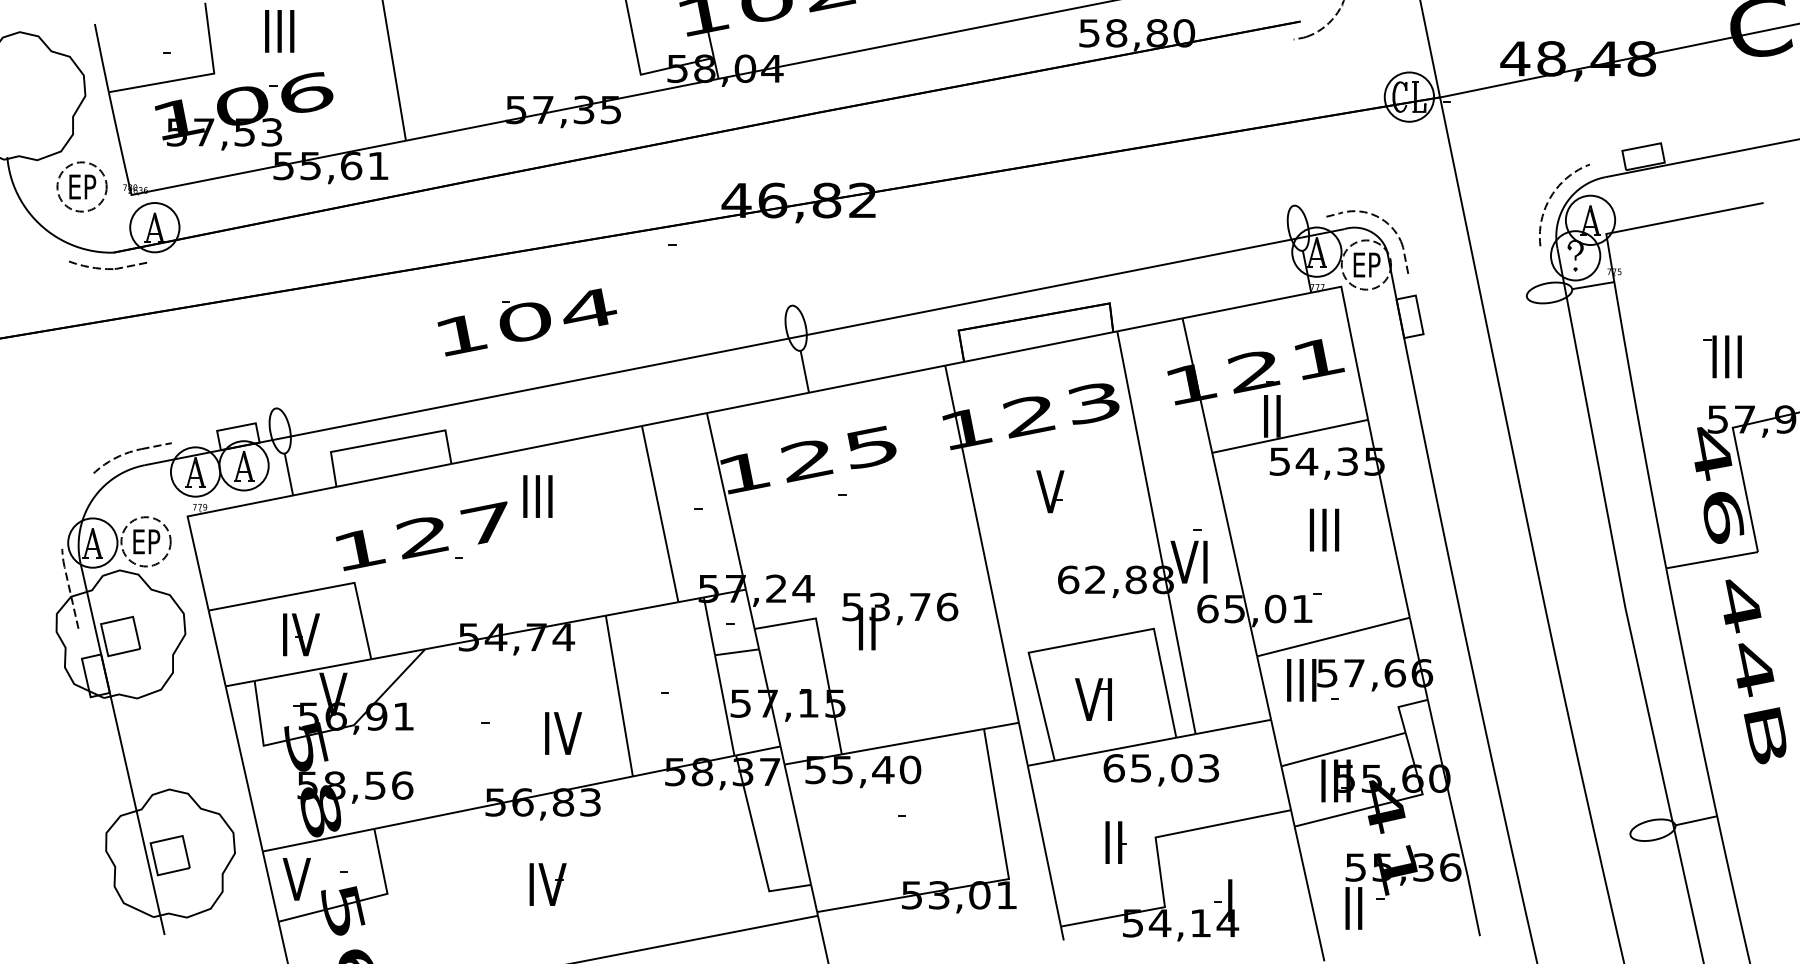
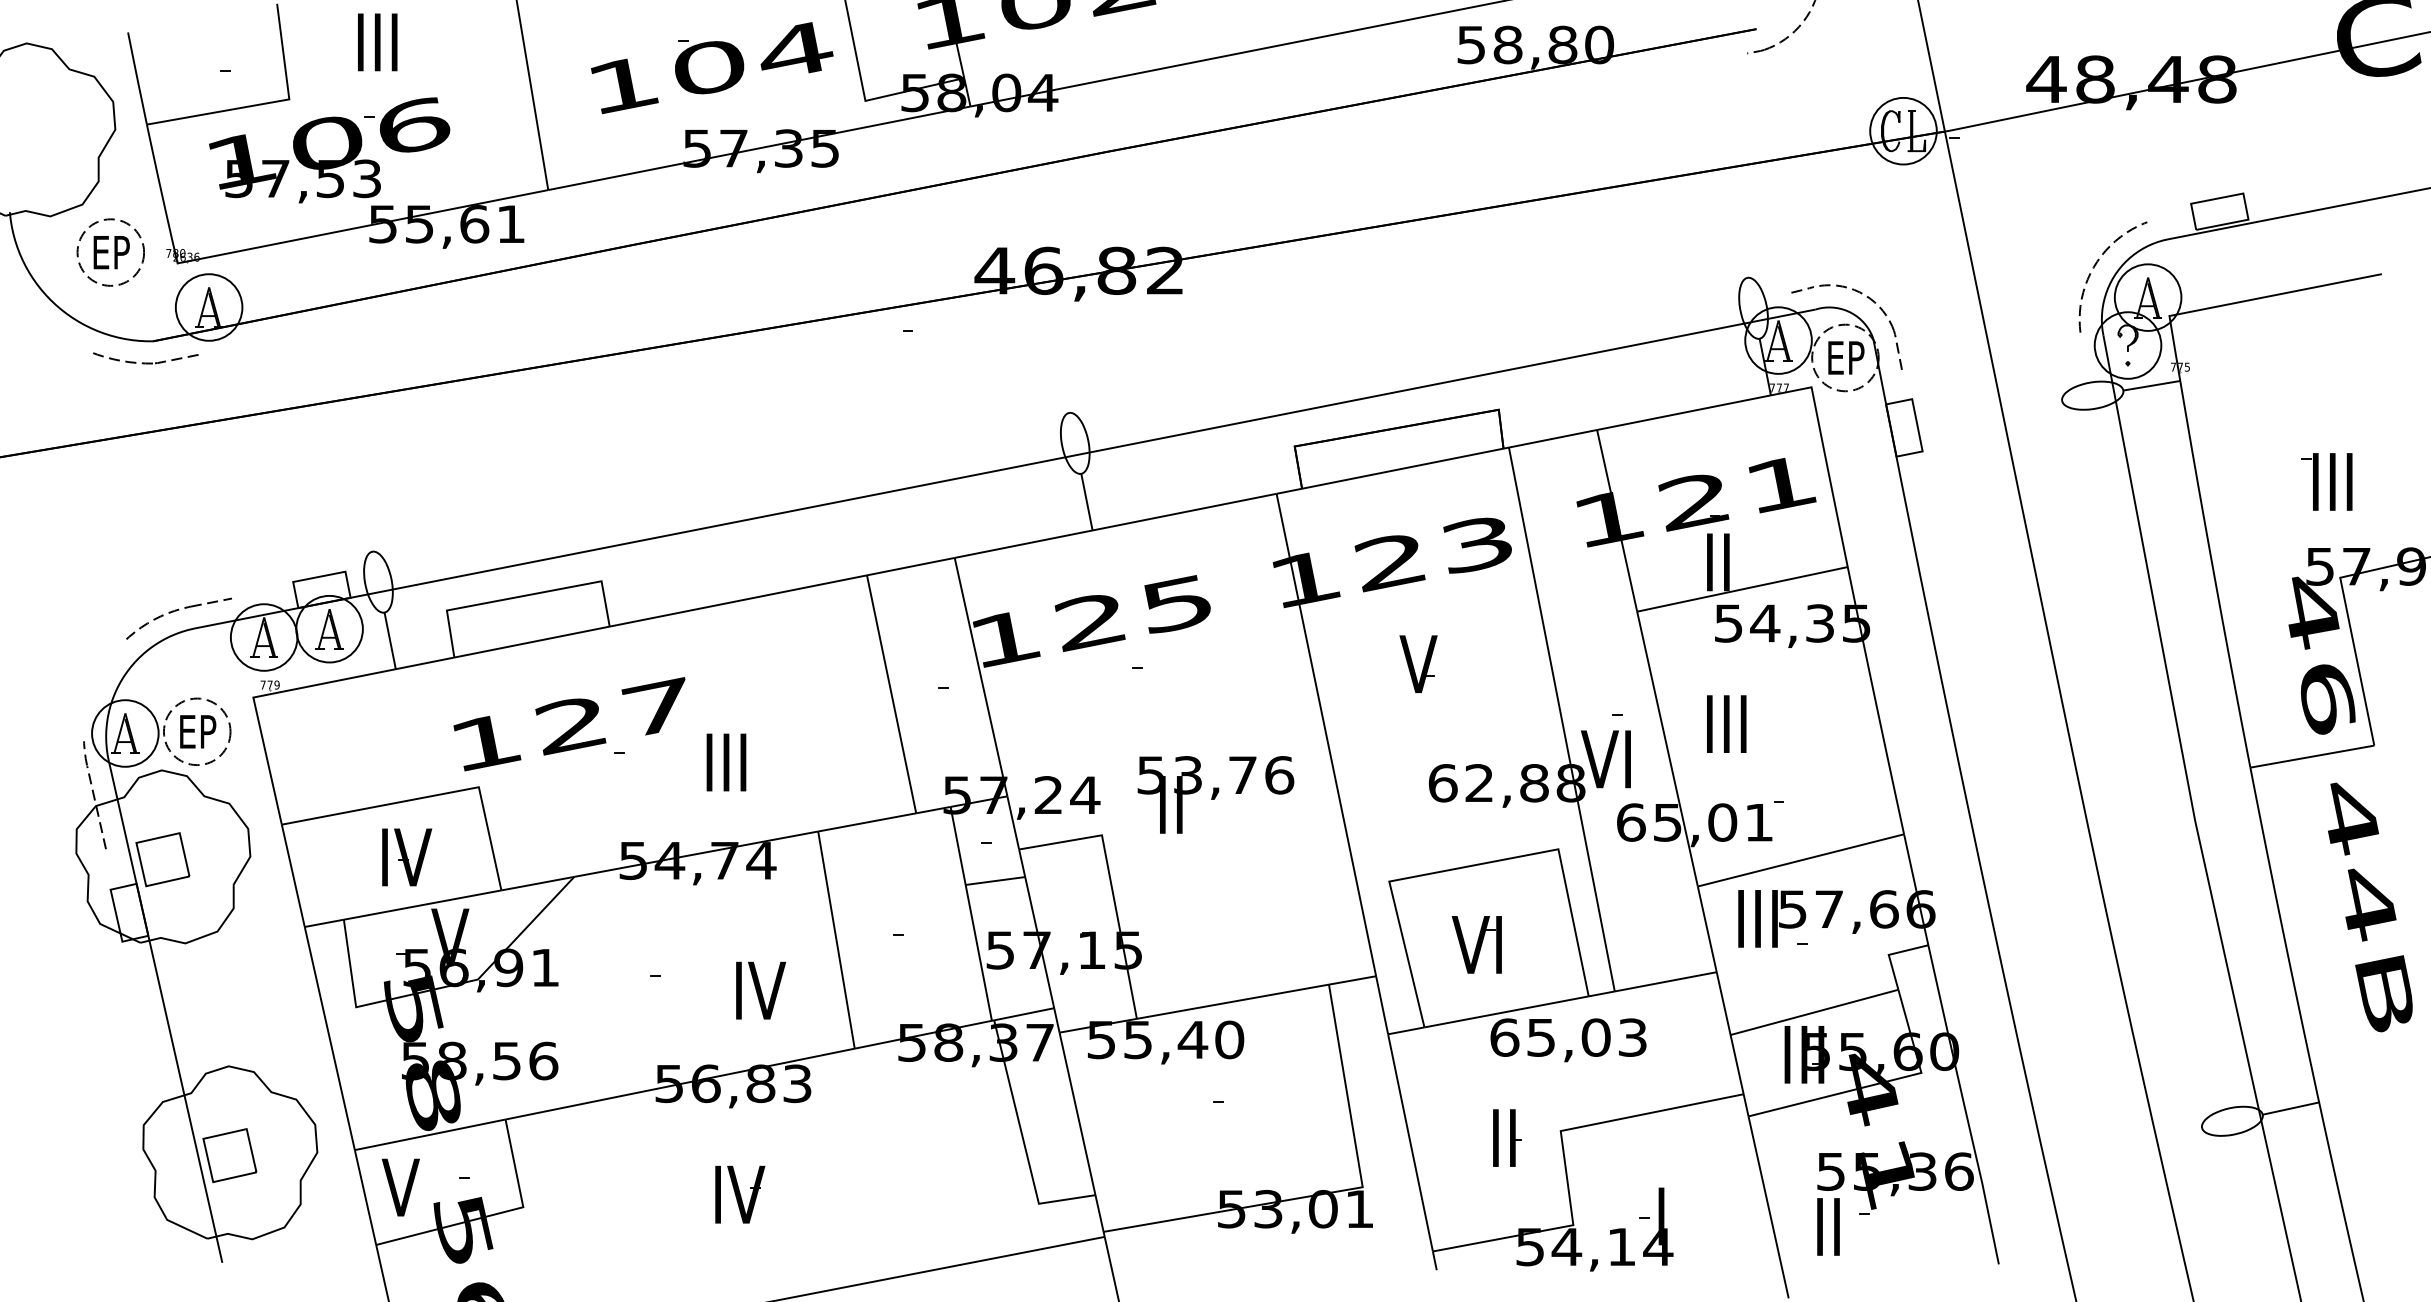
part: (527, 322) -> (712, 68), moved
text: (537, 496) -> (725, 762), moved
text: (1324, 529) -> (1726, 723), moved
text: (900, 621) -> (1216, 794), moved

